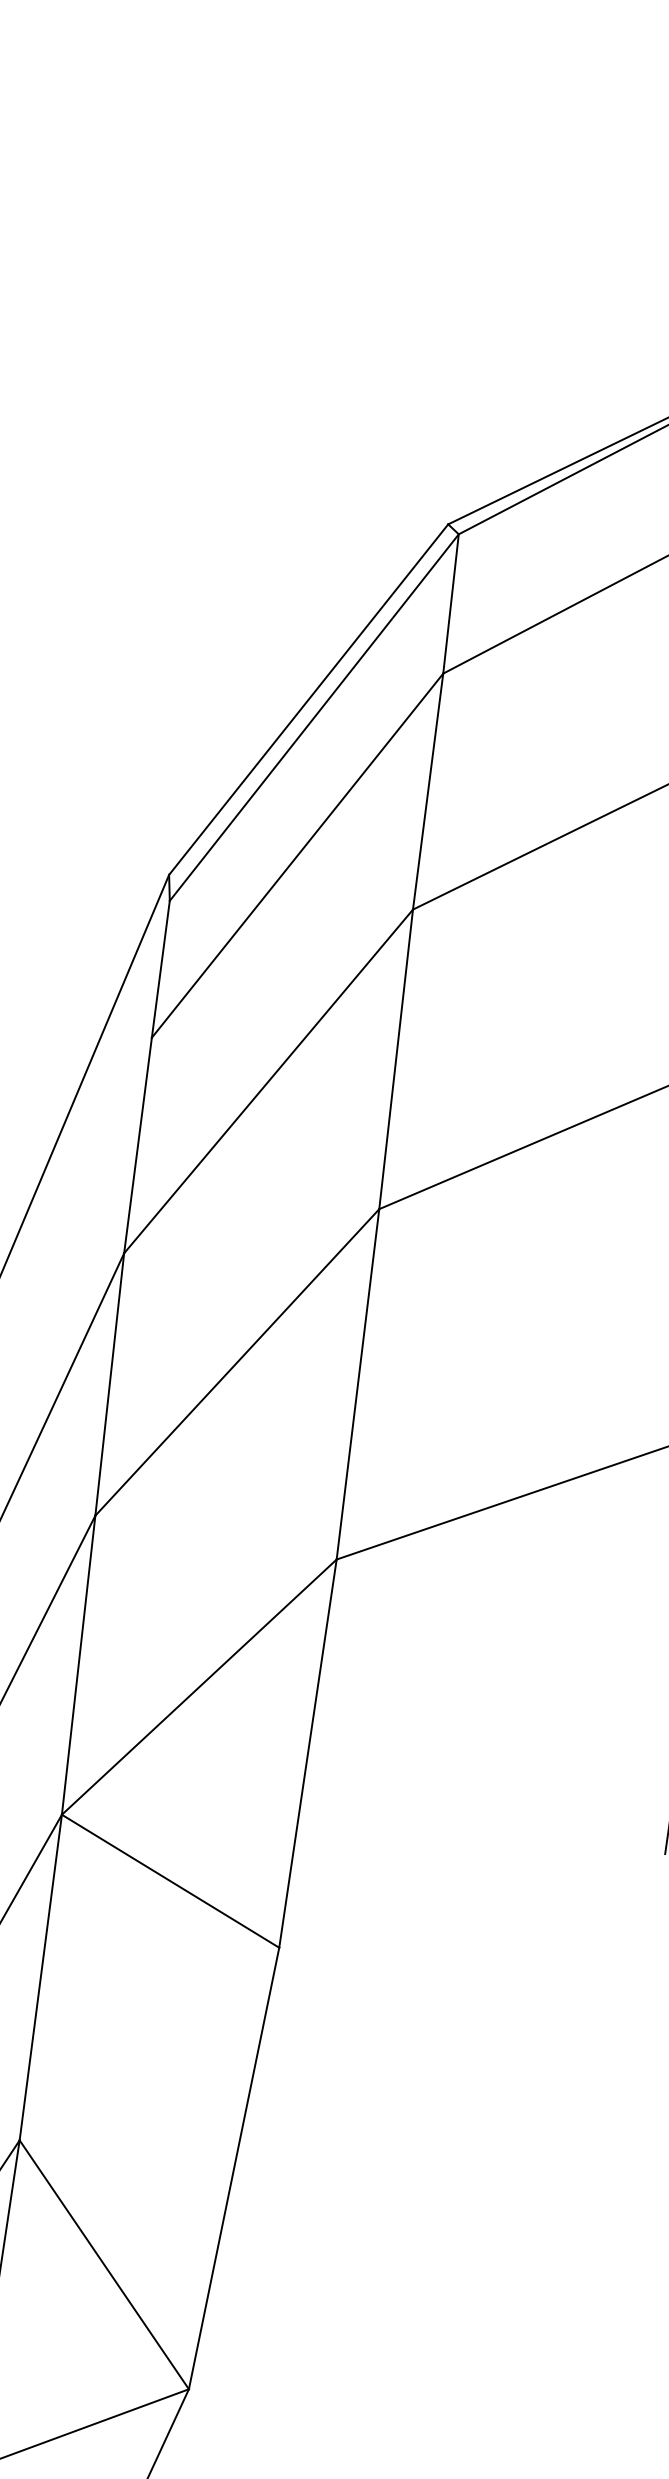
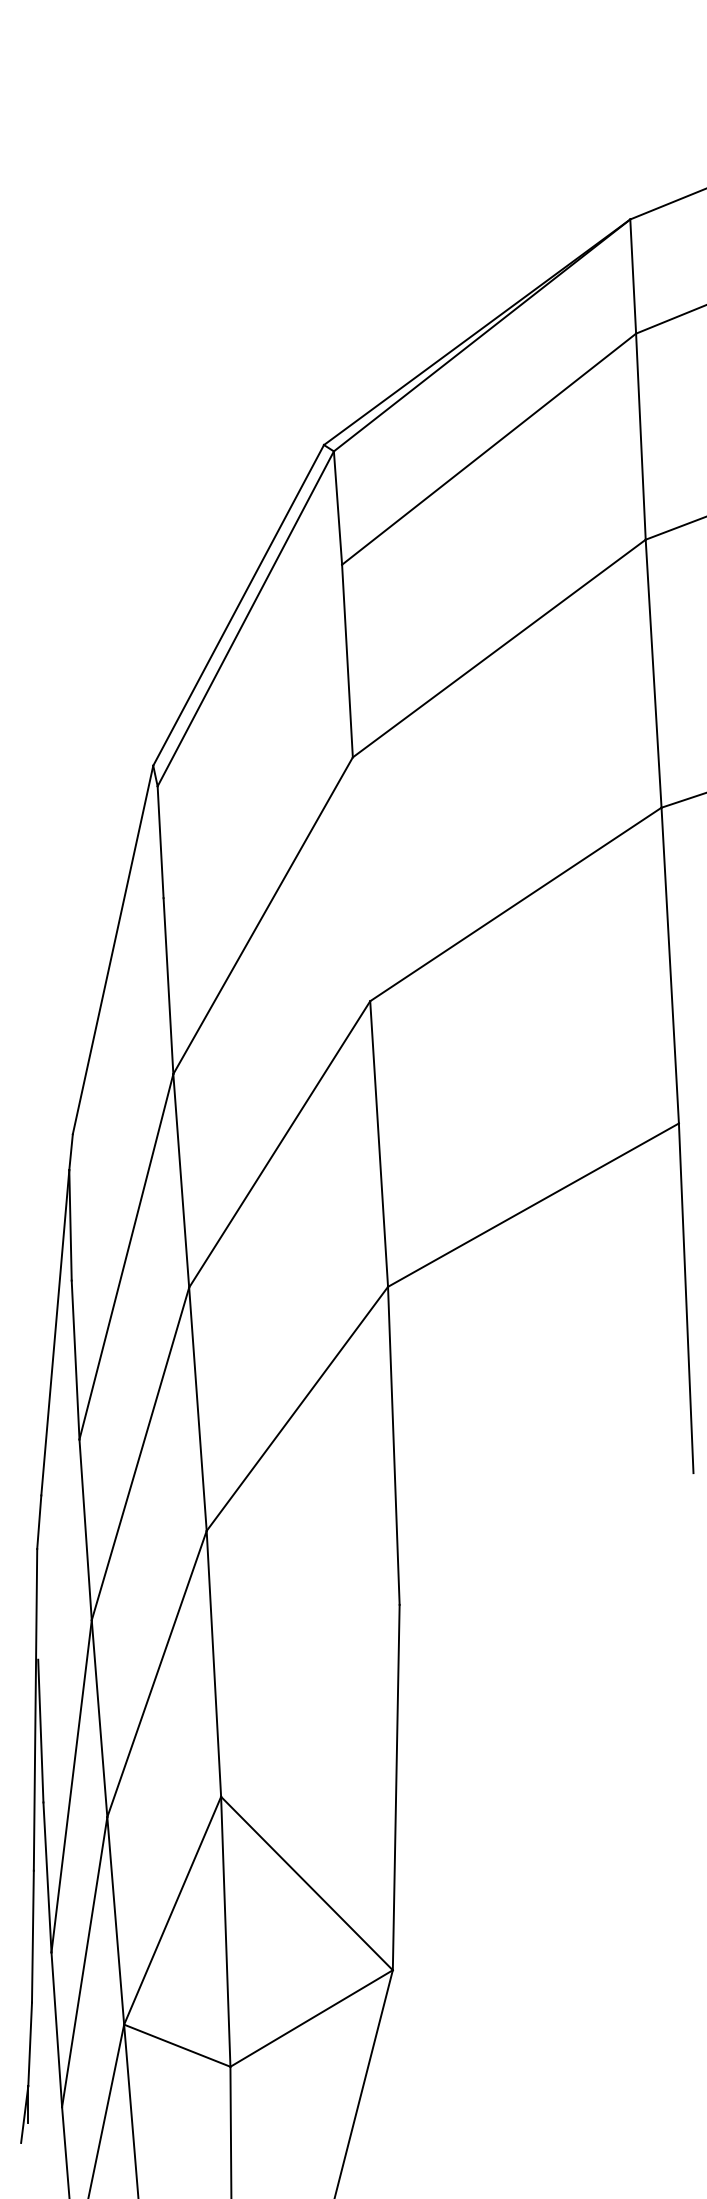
line: (297, 855) -> (252, 731), removed
line: (396, 1059) -> (361, 879), removed
line: (169, 1880) -> (302, 1567), removed

